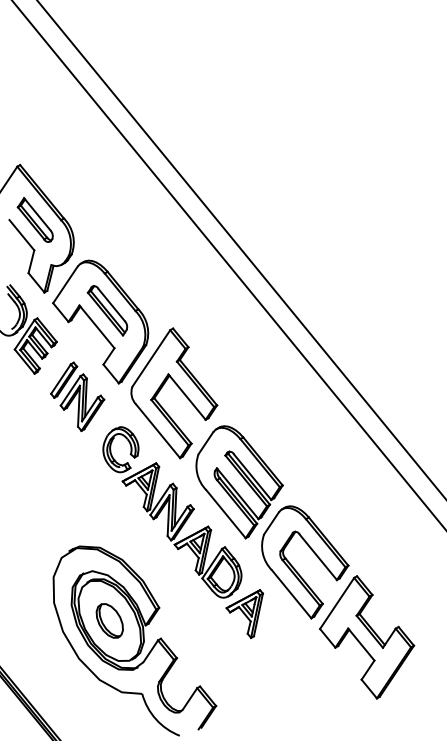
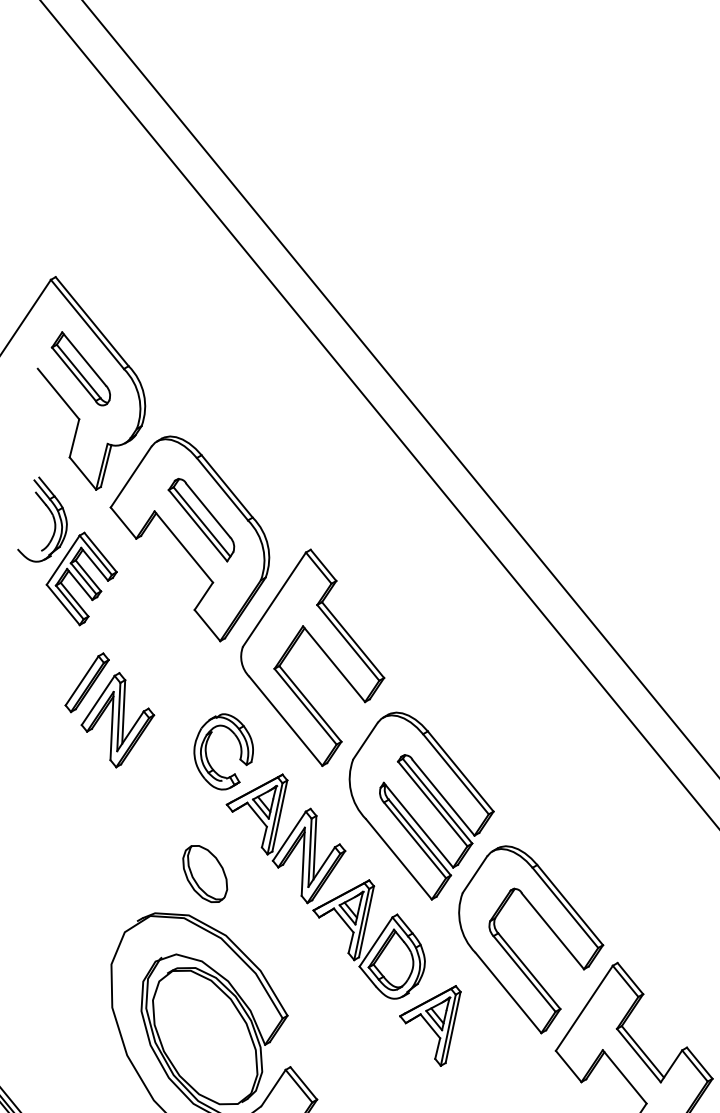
part: (77, 396) -> (109, 709), moved
part: (109, 620) -> (204, 873), moved

